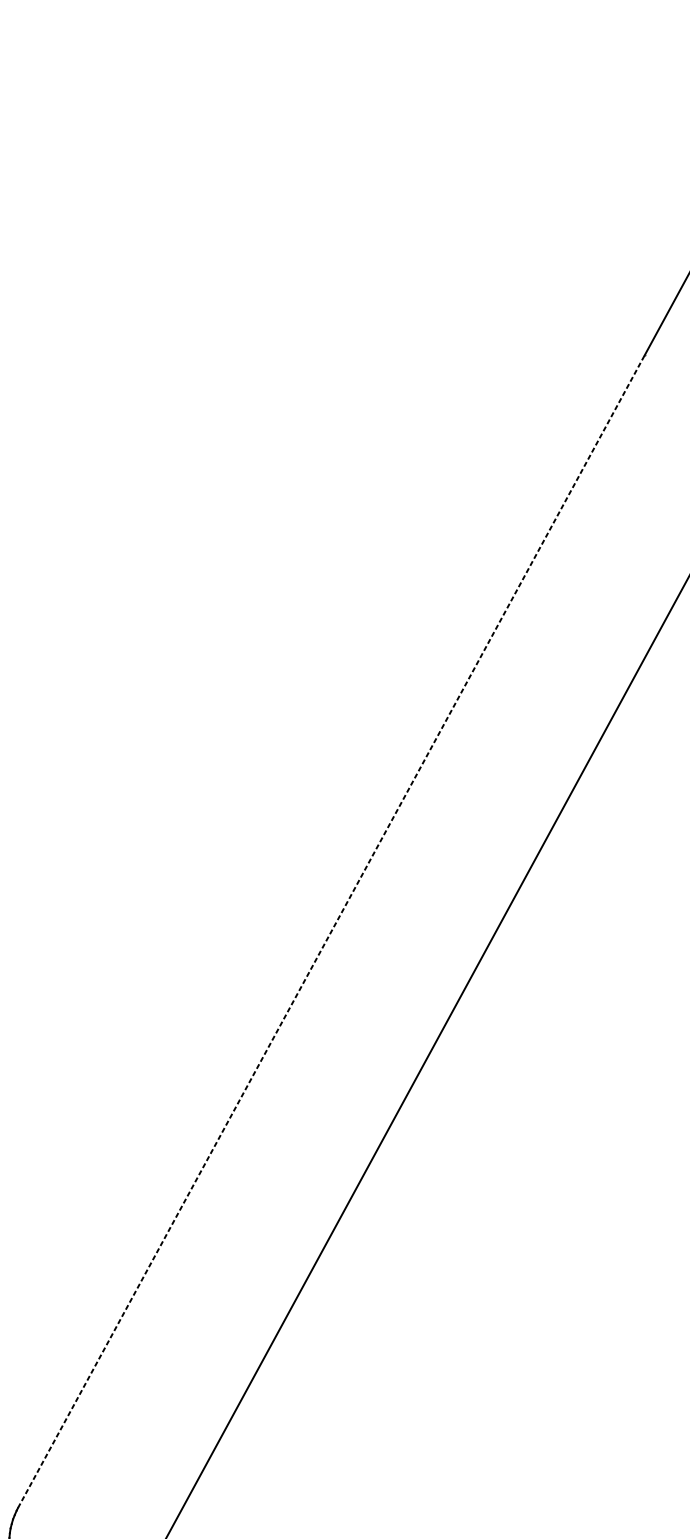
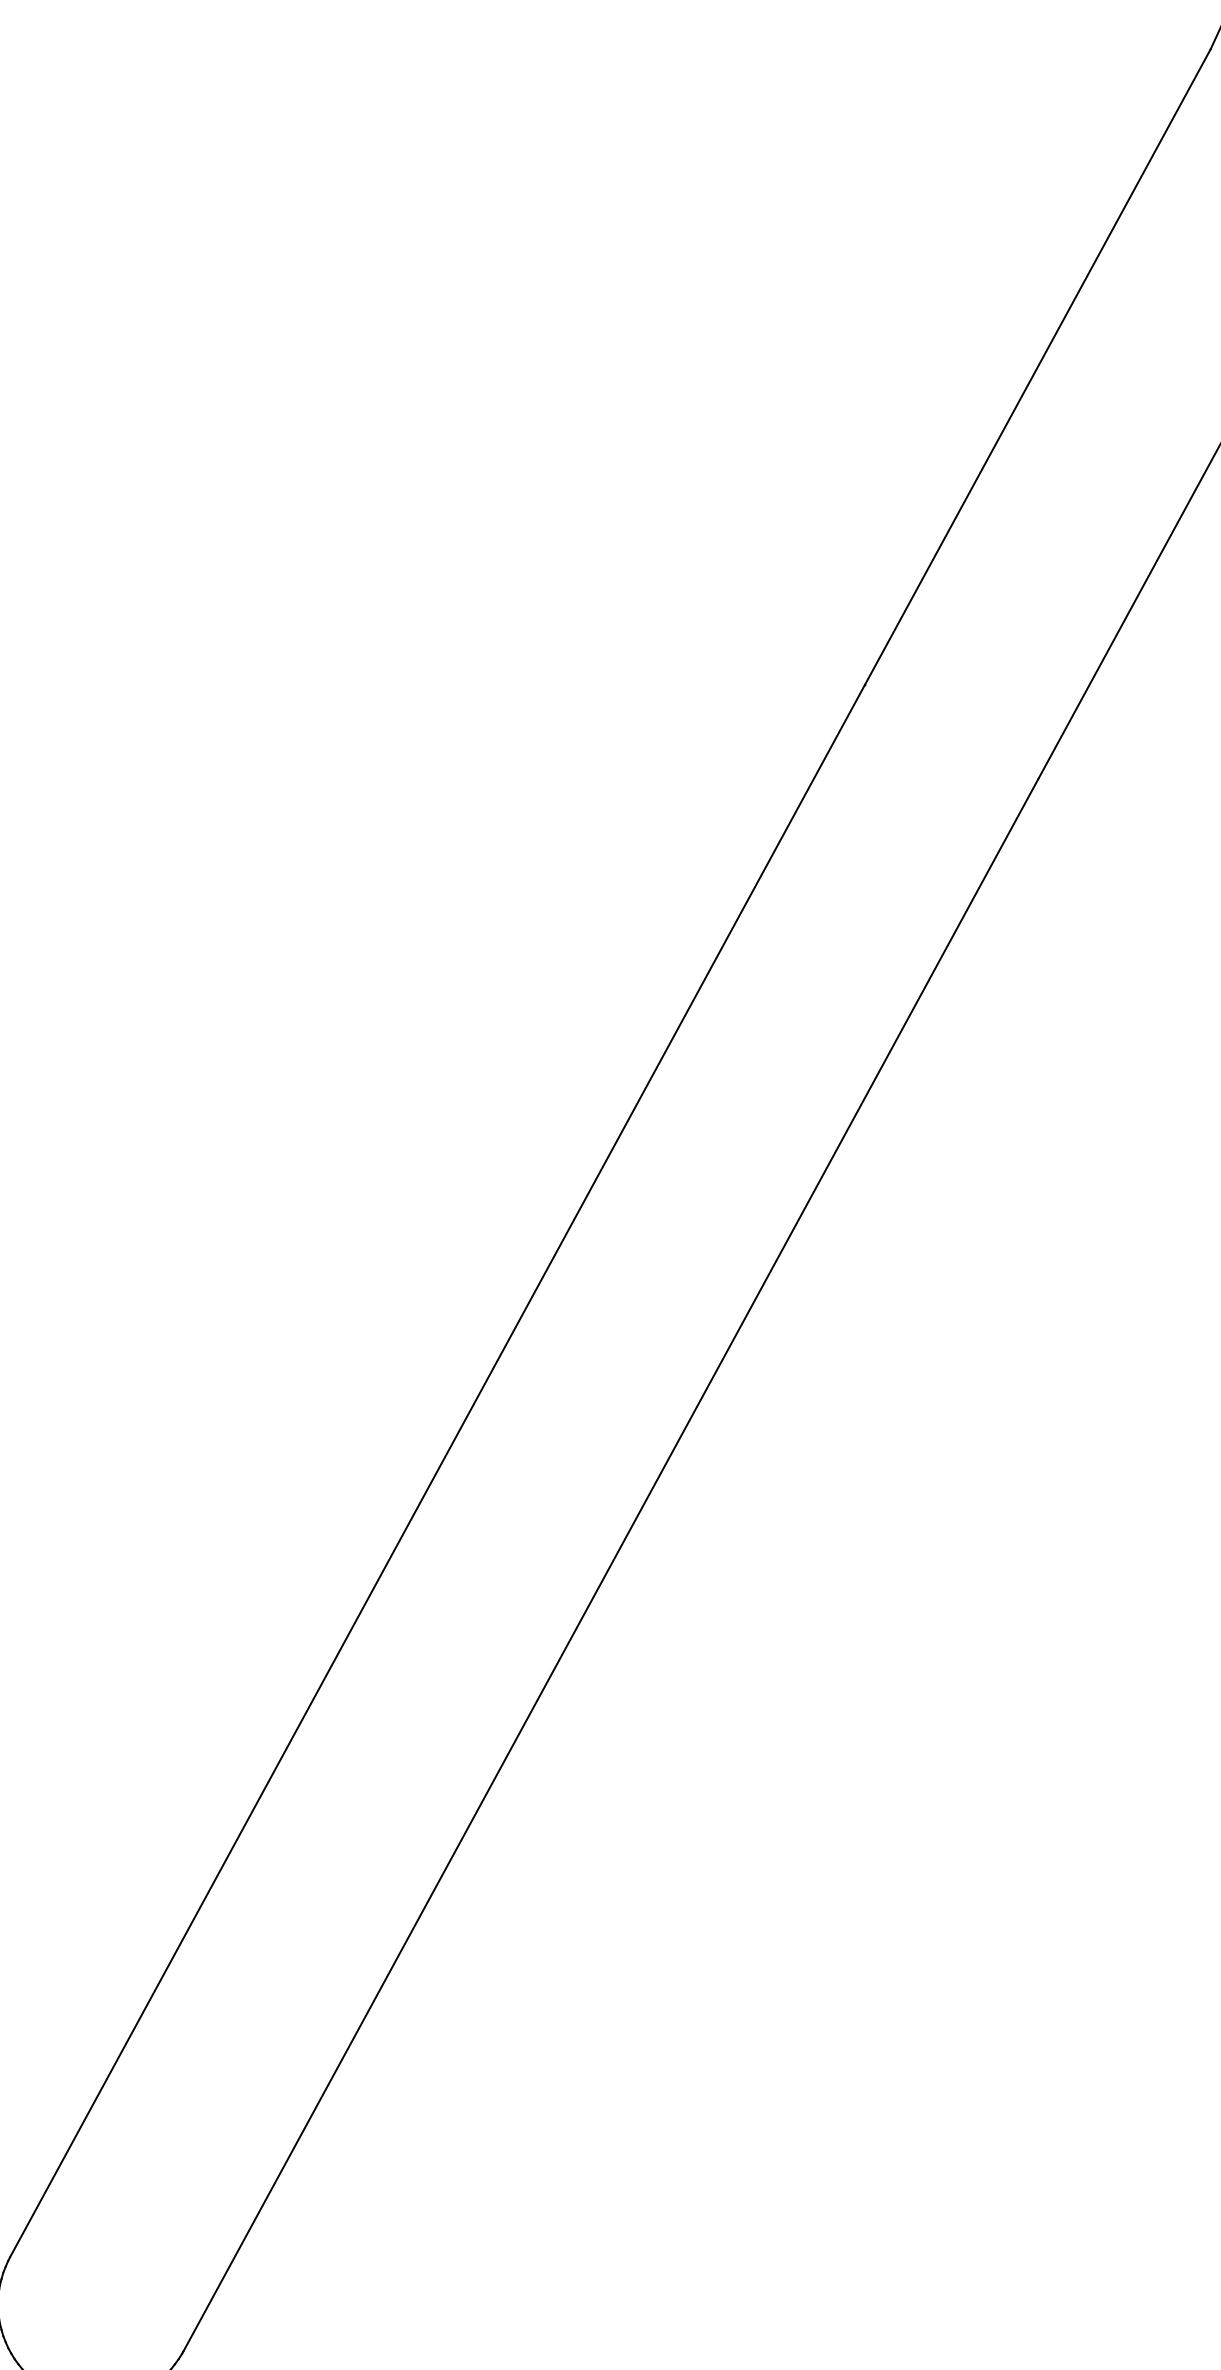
line: (331, 931) -> (437, 1471), dashed -> solid

